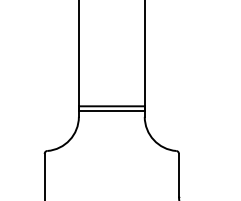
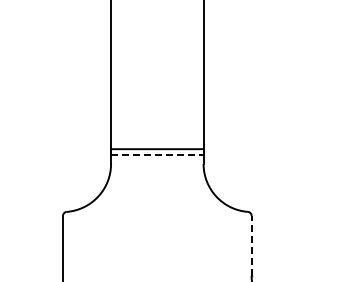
line: (111, 110) -> (157, 155), solid -> dashed
line: (178, 174) -> (251, 245), solid -> dashed

